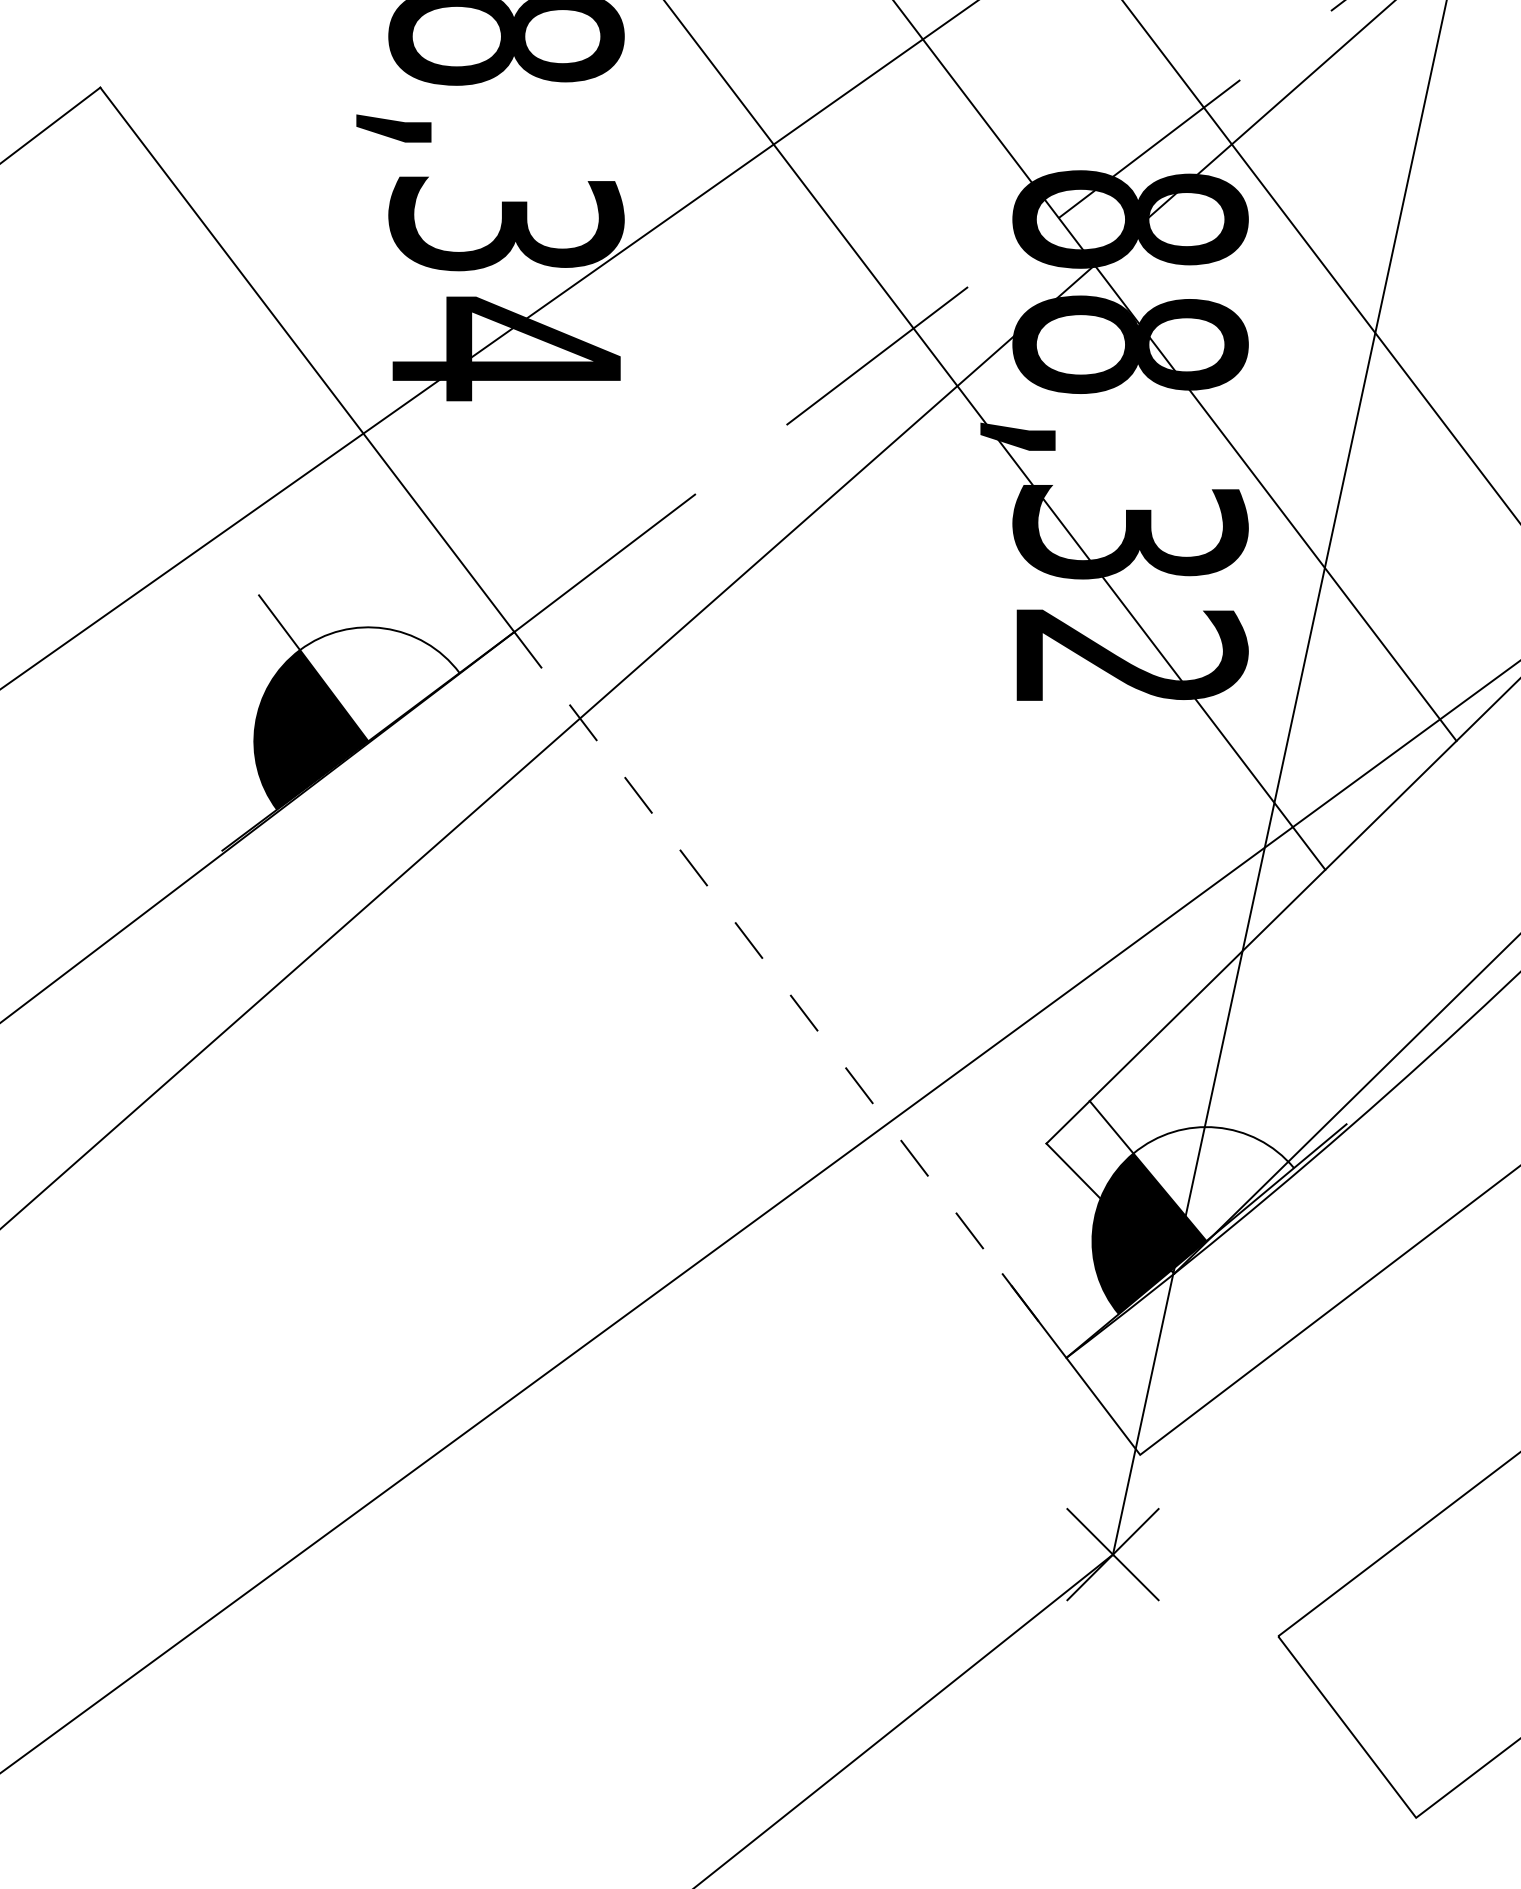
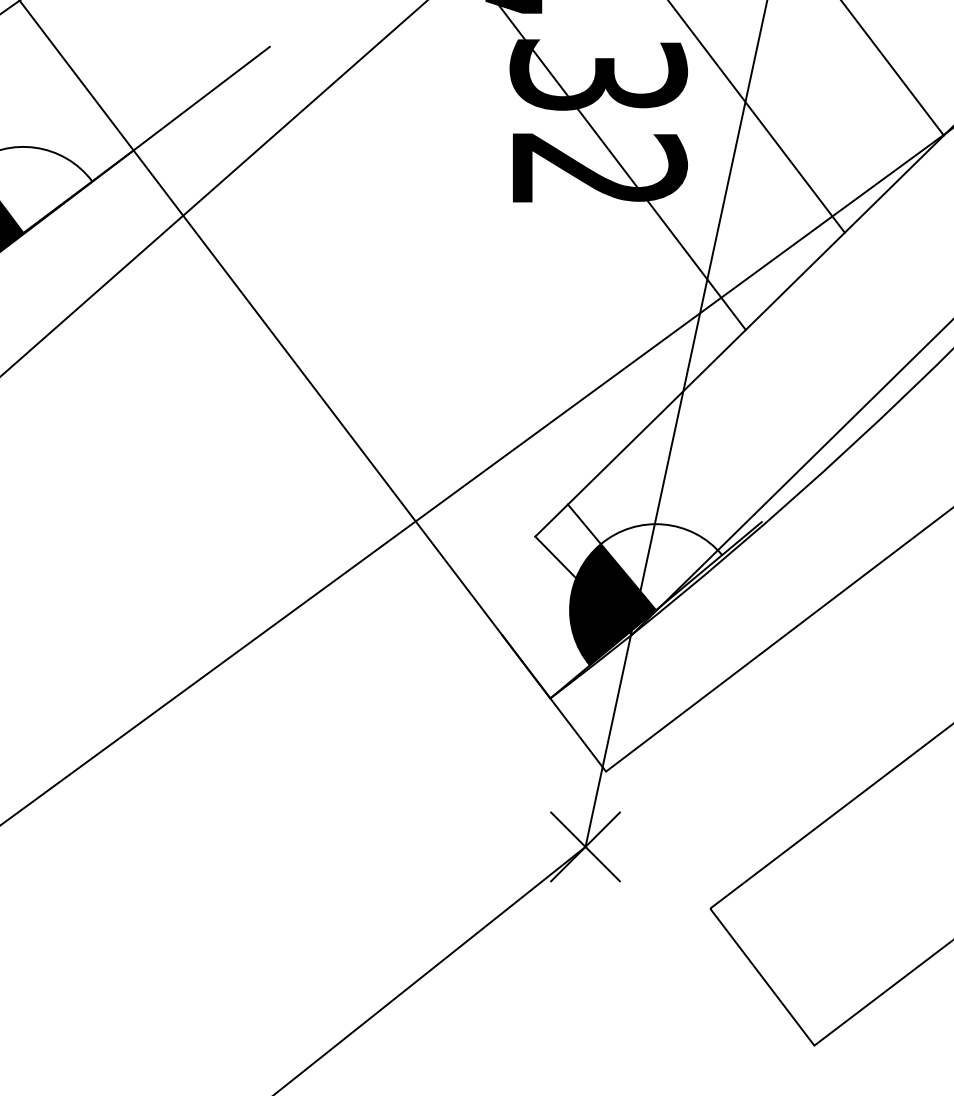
line: (790, 994) -> (342, 424), dashed -> solid

